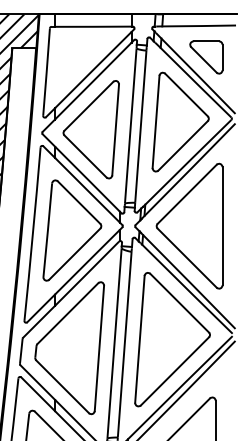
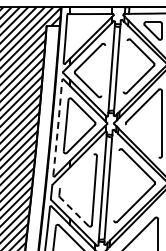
line: (155, 122) -> (125, 66), removed
line: (115, 129) -> (103, 70), removed
arc: (32, 233) -> (57, 127), solid -> dashed
line: (186, 257) -> (142, 140), removed
line: (66, 313) -> (76, 171), removed
line: (139, 339) -> (116, 185), removed
line: (61, 386) -> (73, 211), solid -> dashed

